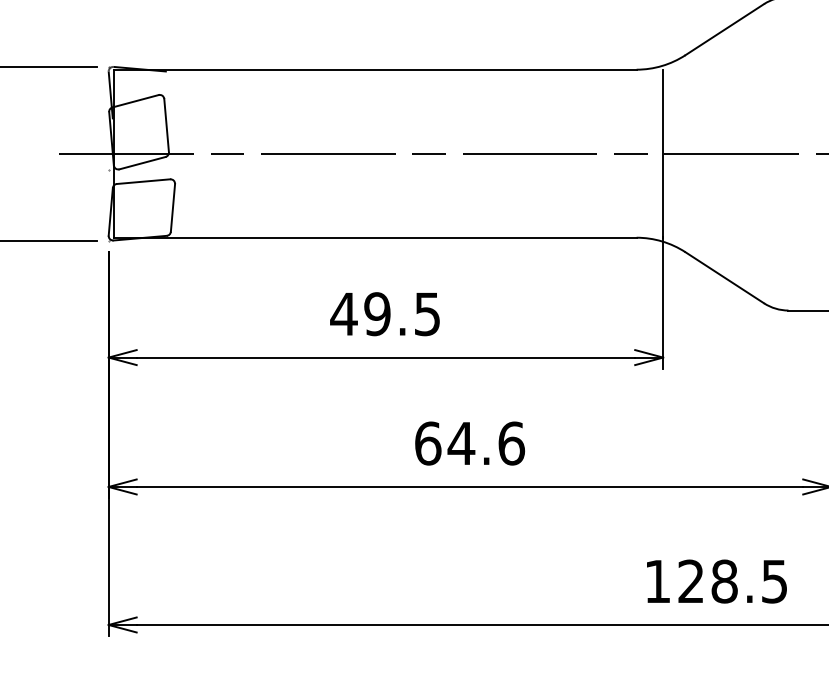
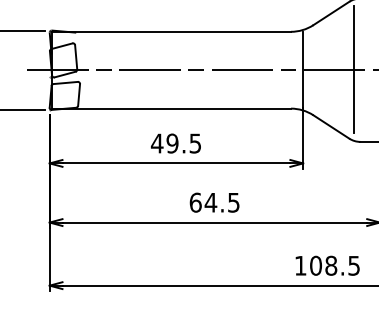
line: (775, 152) -> (354, 69), added
text: (510, 443) -> (233, 202), 64.6 -> 64.5
text: (690, 580) -> (315, 265), 128.5 -> 108.5

